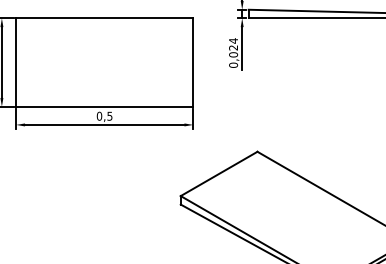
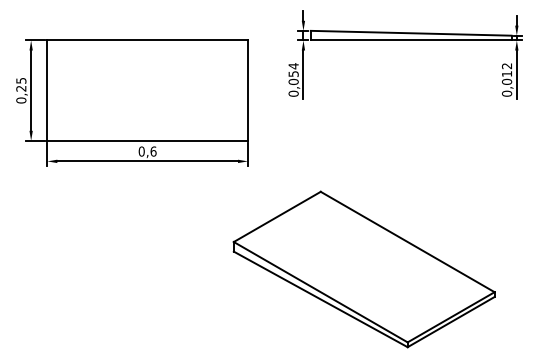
text: (233, 47) -> (293, 73), 0,024 -> 0,054
text: (109, 116) -> (153, 151), 0,5 -> 0,6

